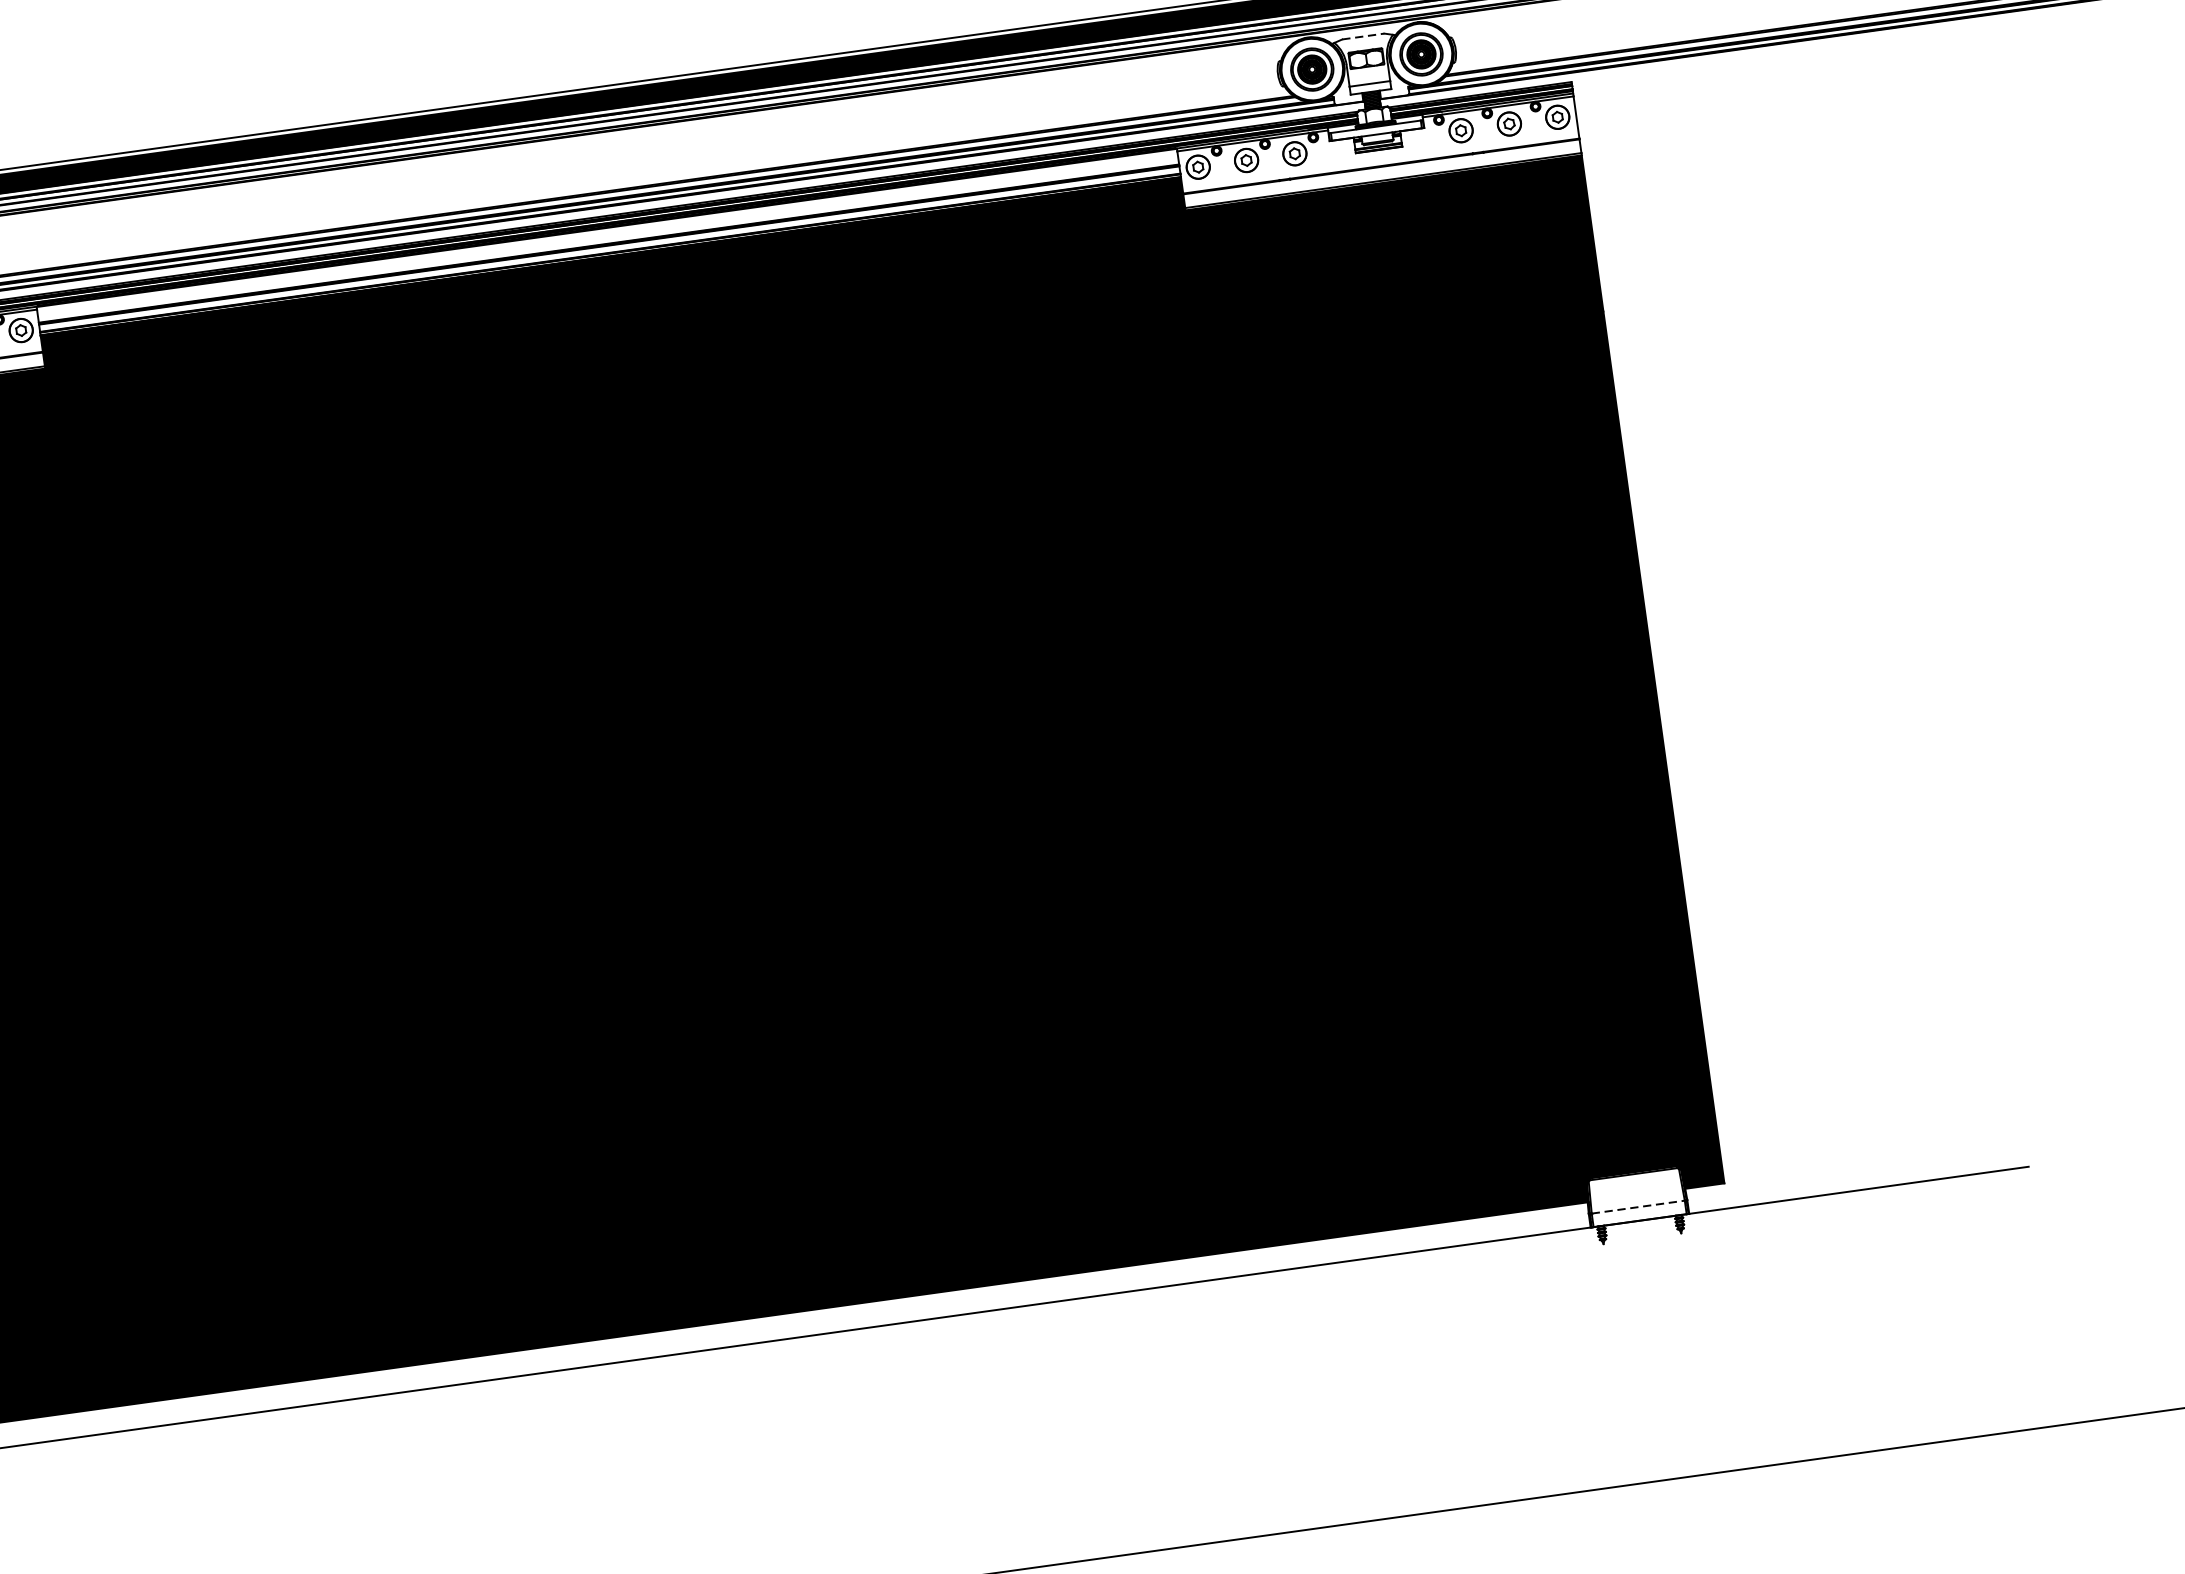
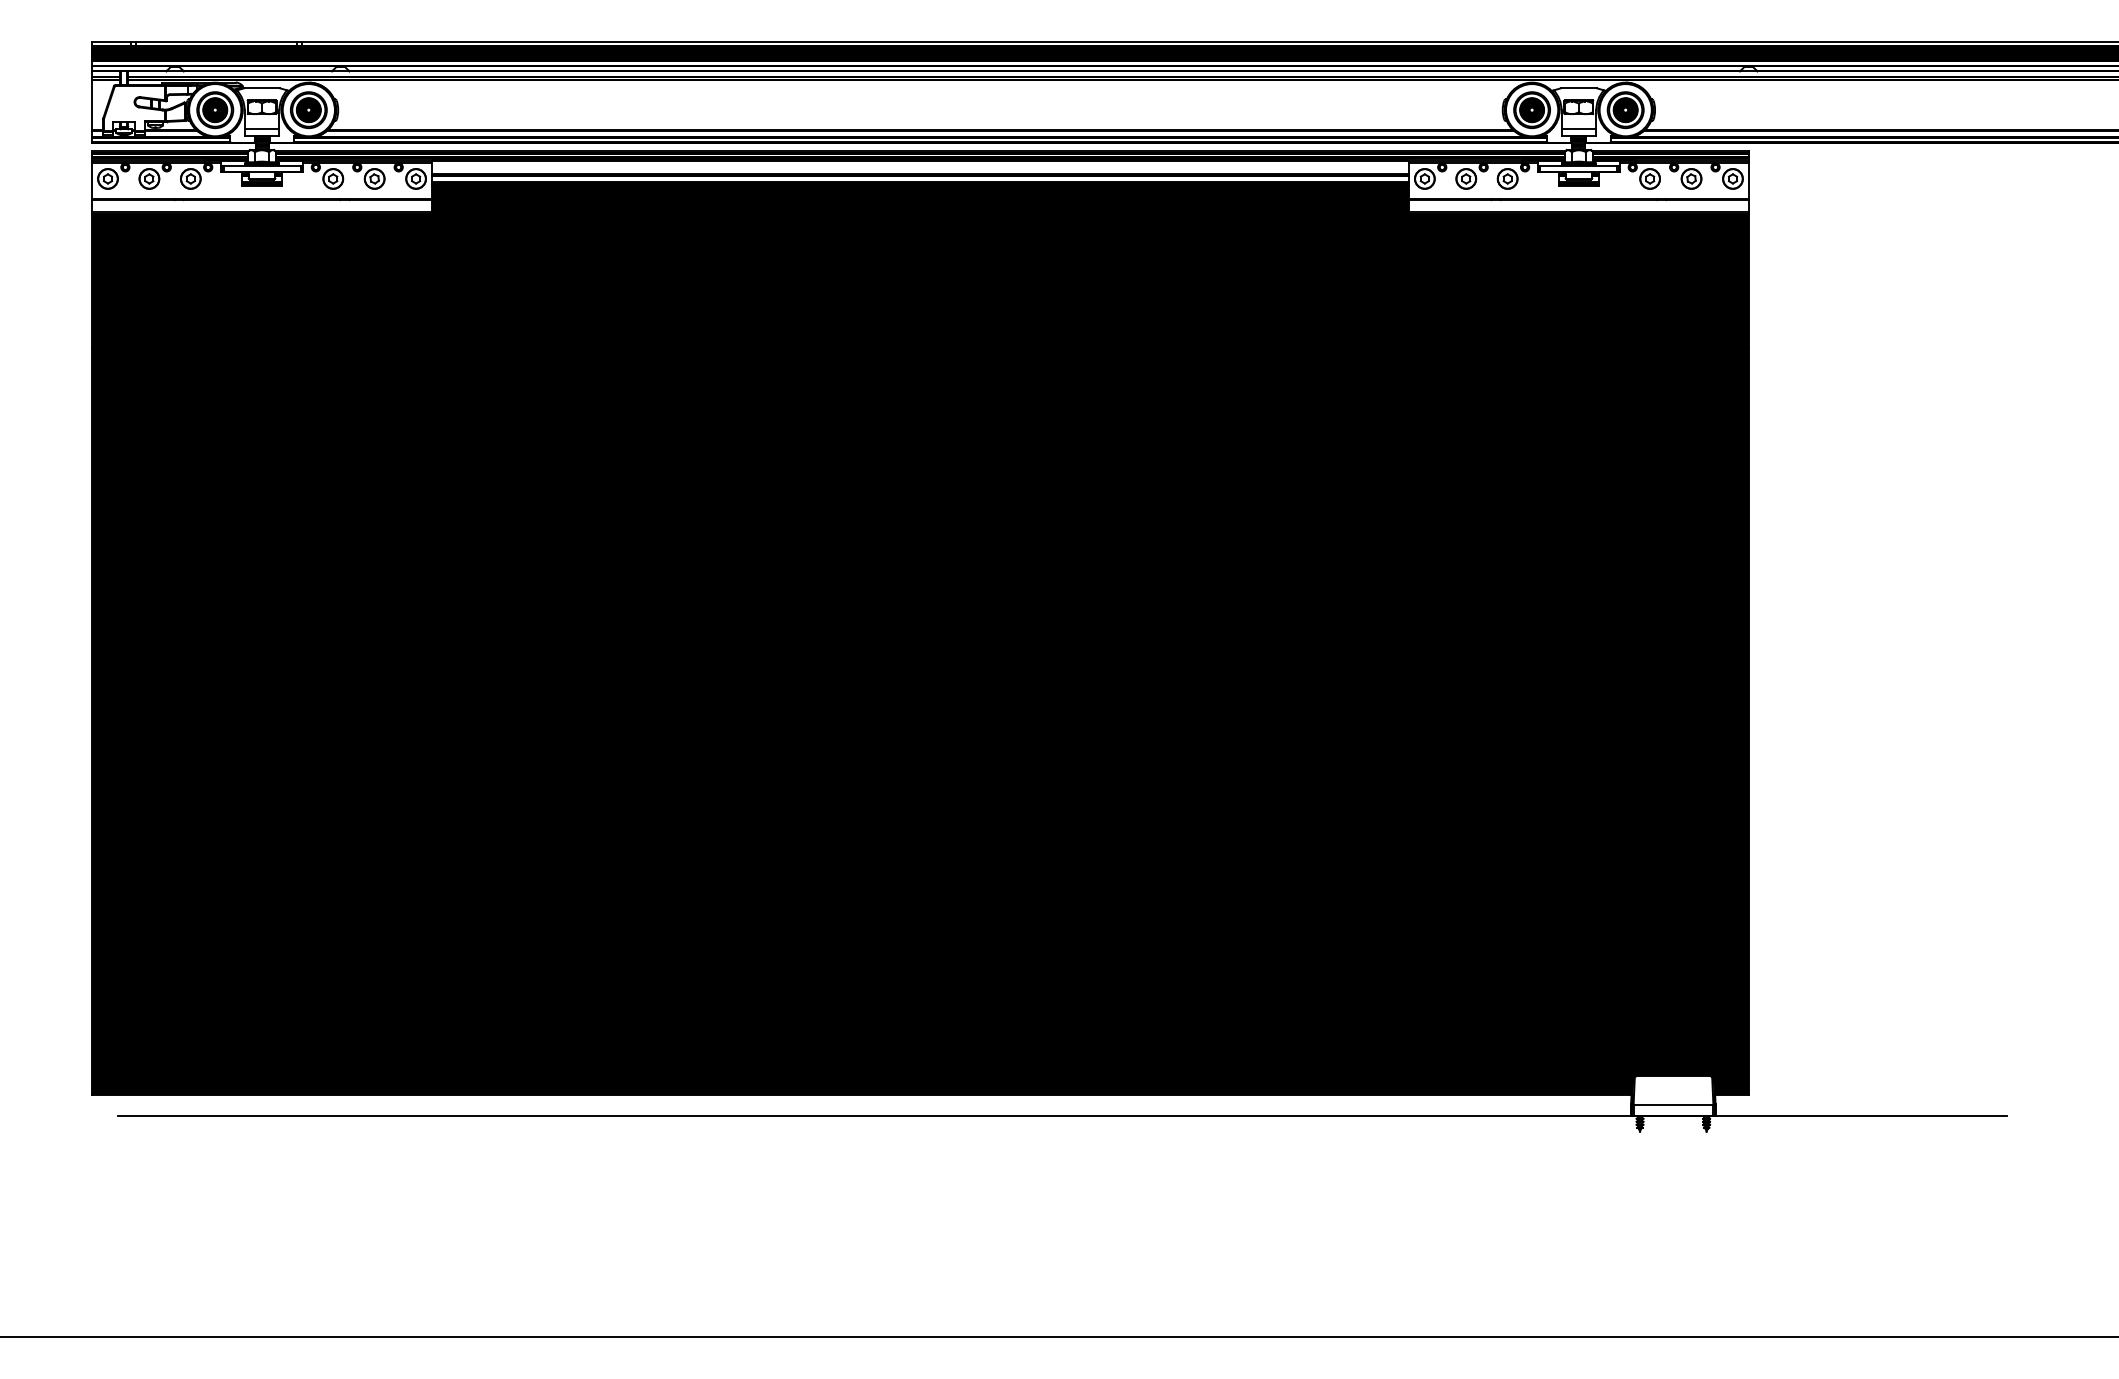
line: (1364, 36) -> (1579, 88), dashed -> solid
line: (1638, 1206) -> (1673, 1104), dashed -> solid

